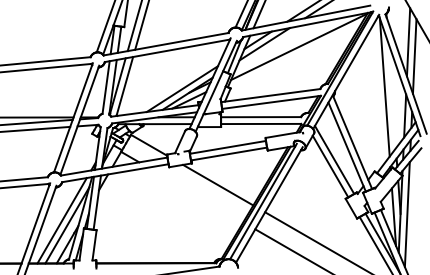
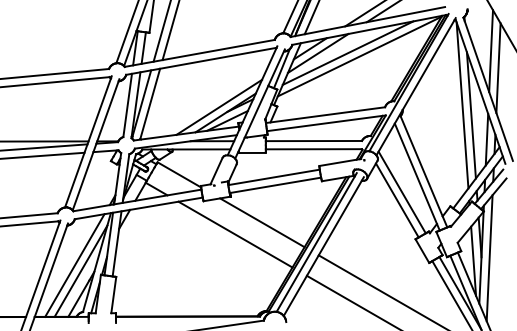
line: (289, 43) -> (347, 52), added
line: (391, 95) -> (470, 115), added
line: (195, 194) -> (235, 234), added

